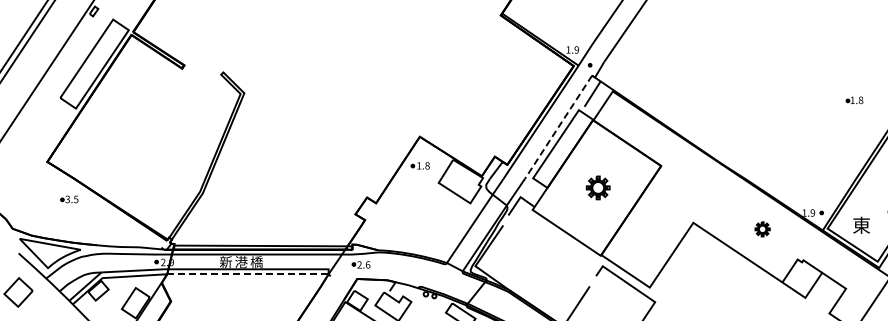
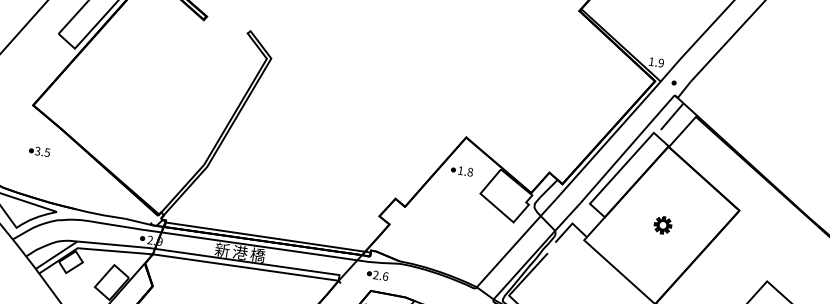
line: (558, 127) -> (627, 149), dashed -> solid
part: (597, 187) -> (662, 224), size x0.62
part: (69, 199) -> (39, 151), moved
line: (247, 274) -> (245, 267), dashed -> solid

